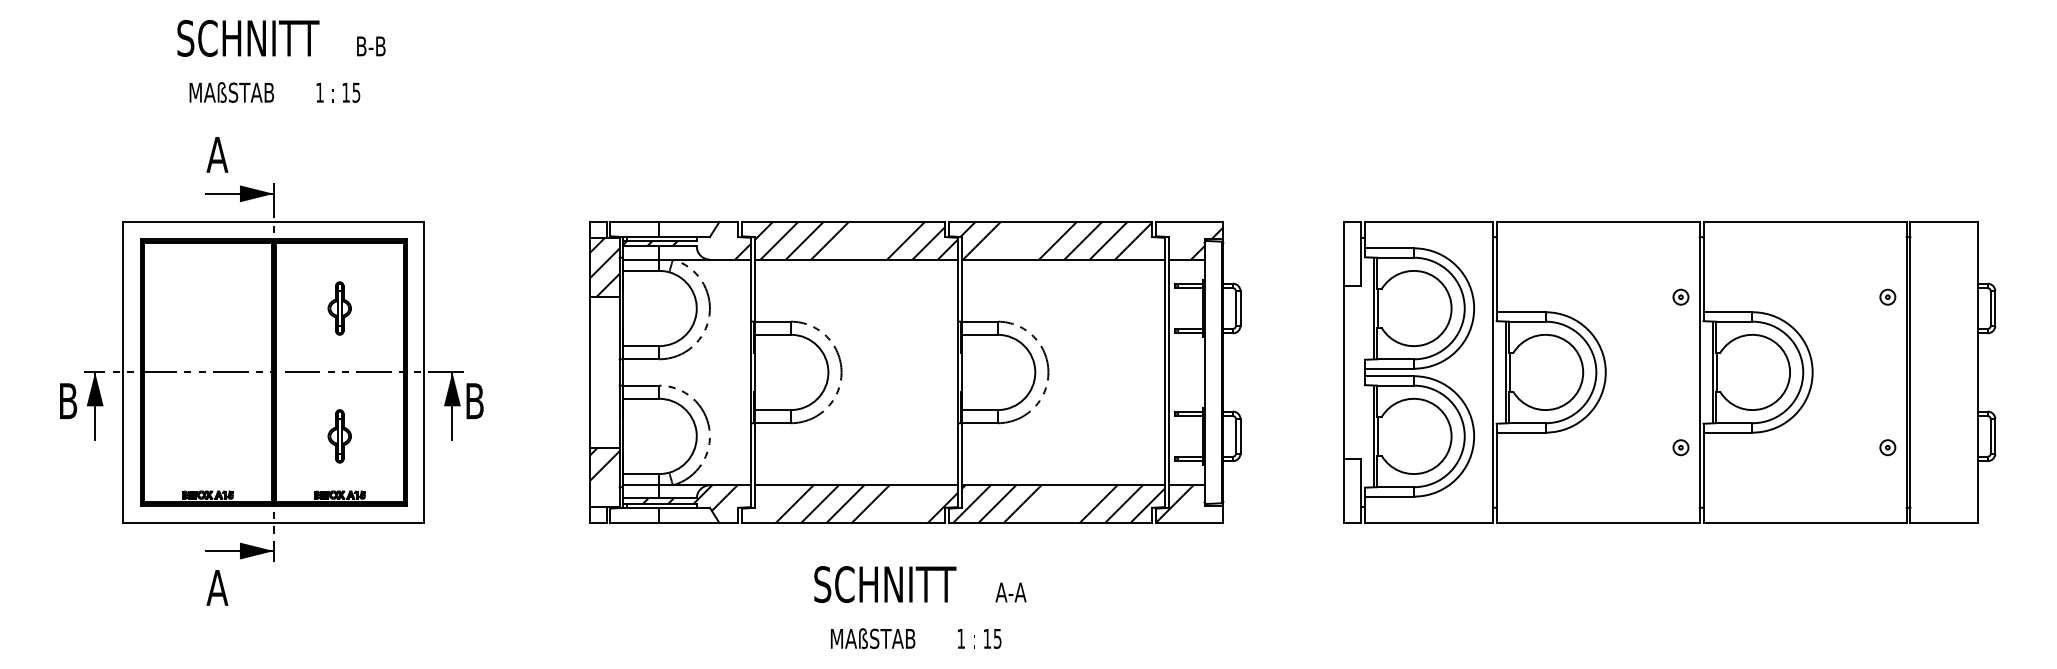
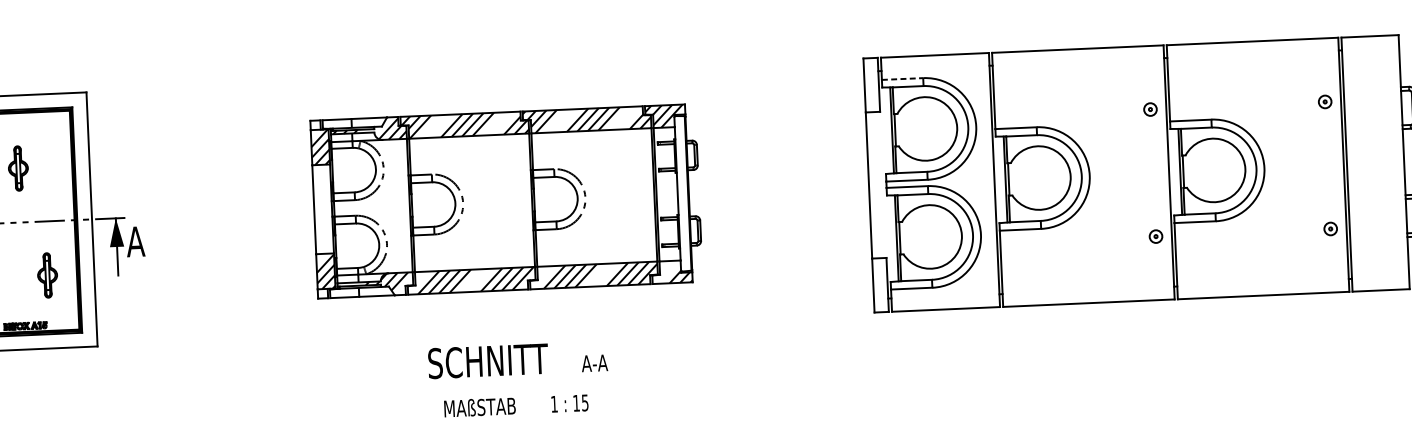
line: (1390, 248) -> (903, 79), solid -> dashed
part: (915, 372) -> (506, 201), size x0.7
text: (474, 401) -> (135, 242), B -> A
part: (339, 436) -> (47, 275), moved
text: (920, 607) -> (518, 379), moved

